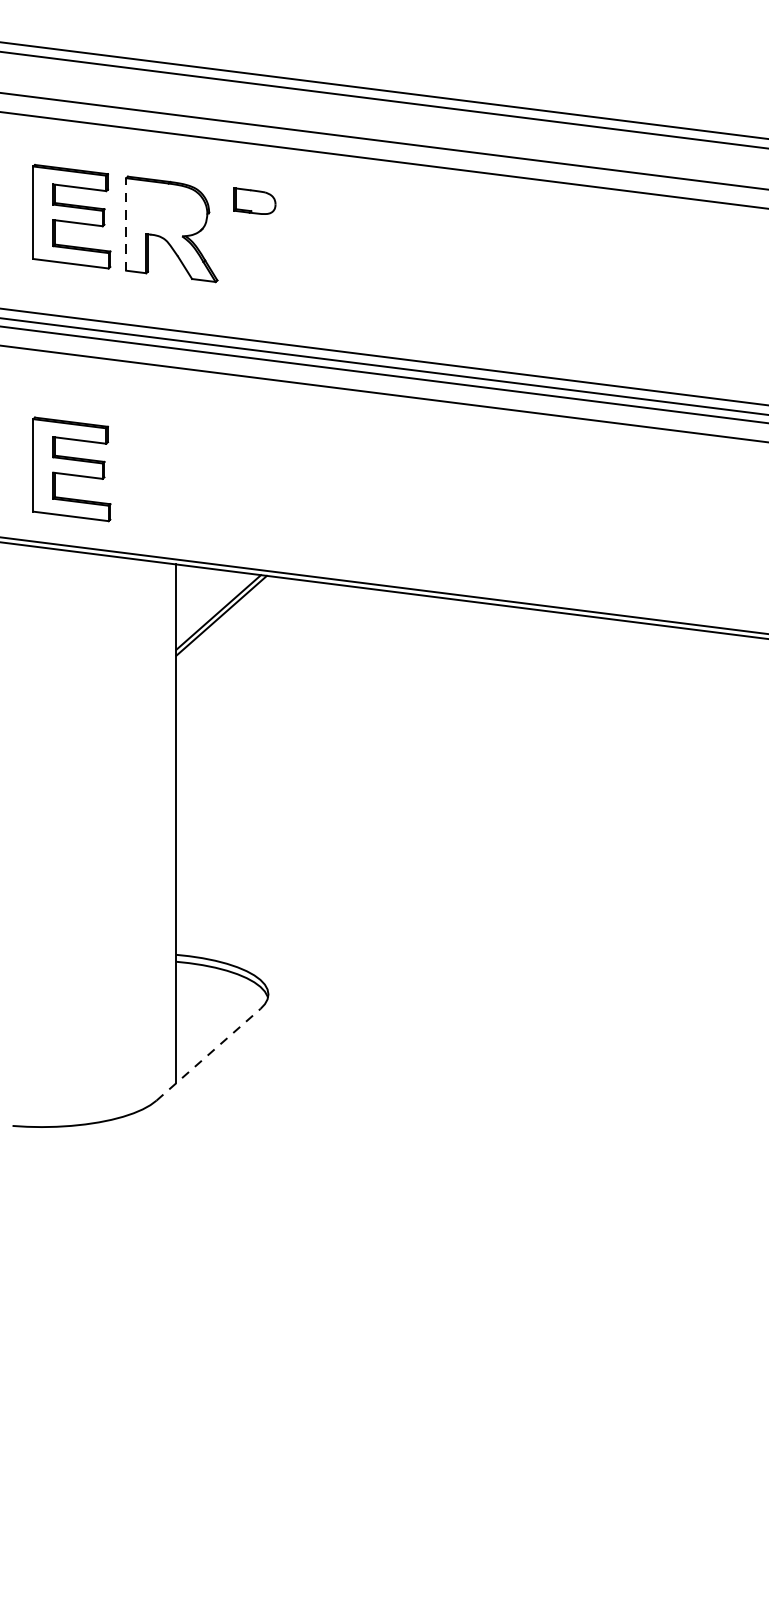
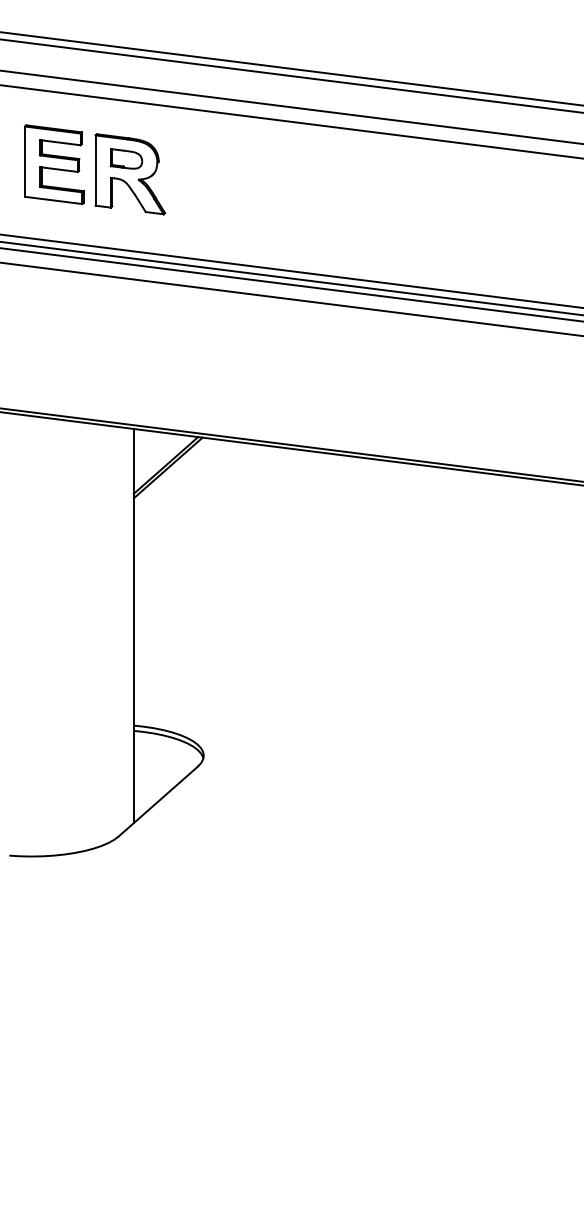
part: (254, 200) -> (126, 158), moved
line: (125, 224) -> (95, 170), dashed -> solid
part: (71, 469) -> (54, 356), removed
line: (208, 1054) -> (158, 801), dashed -> solid

